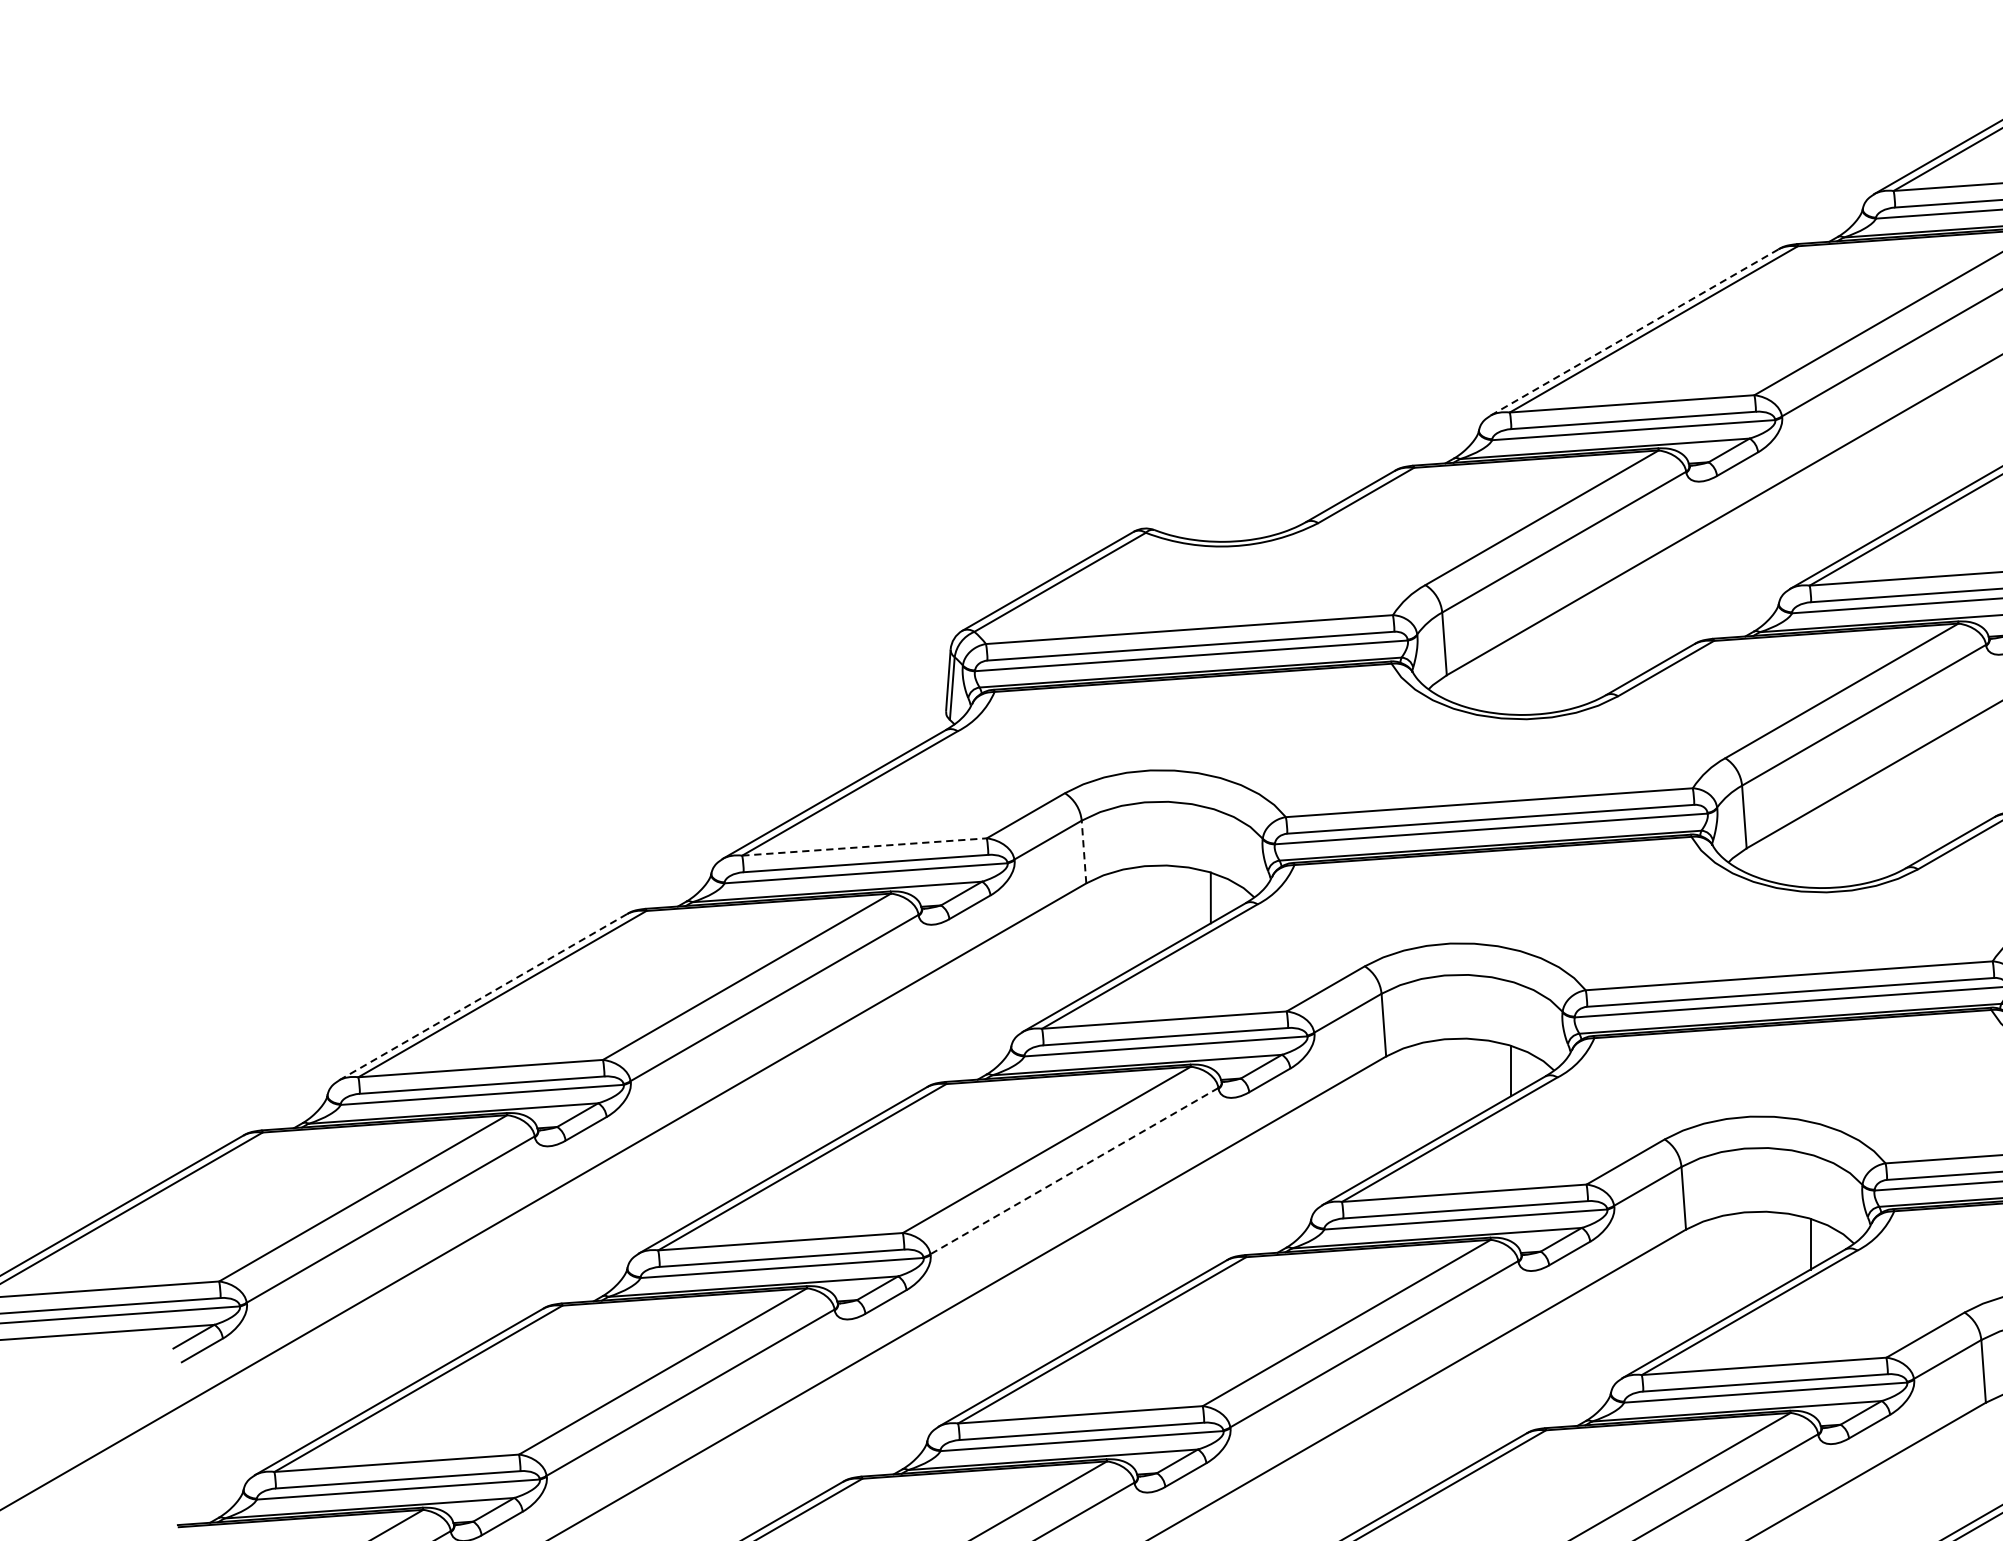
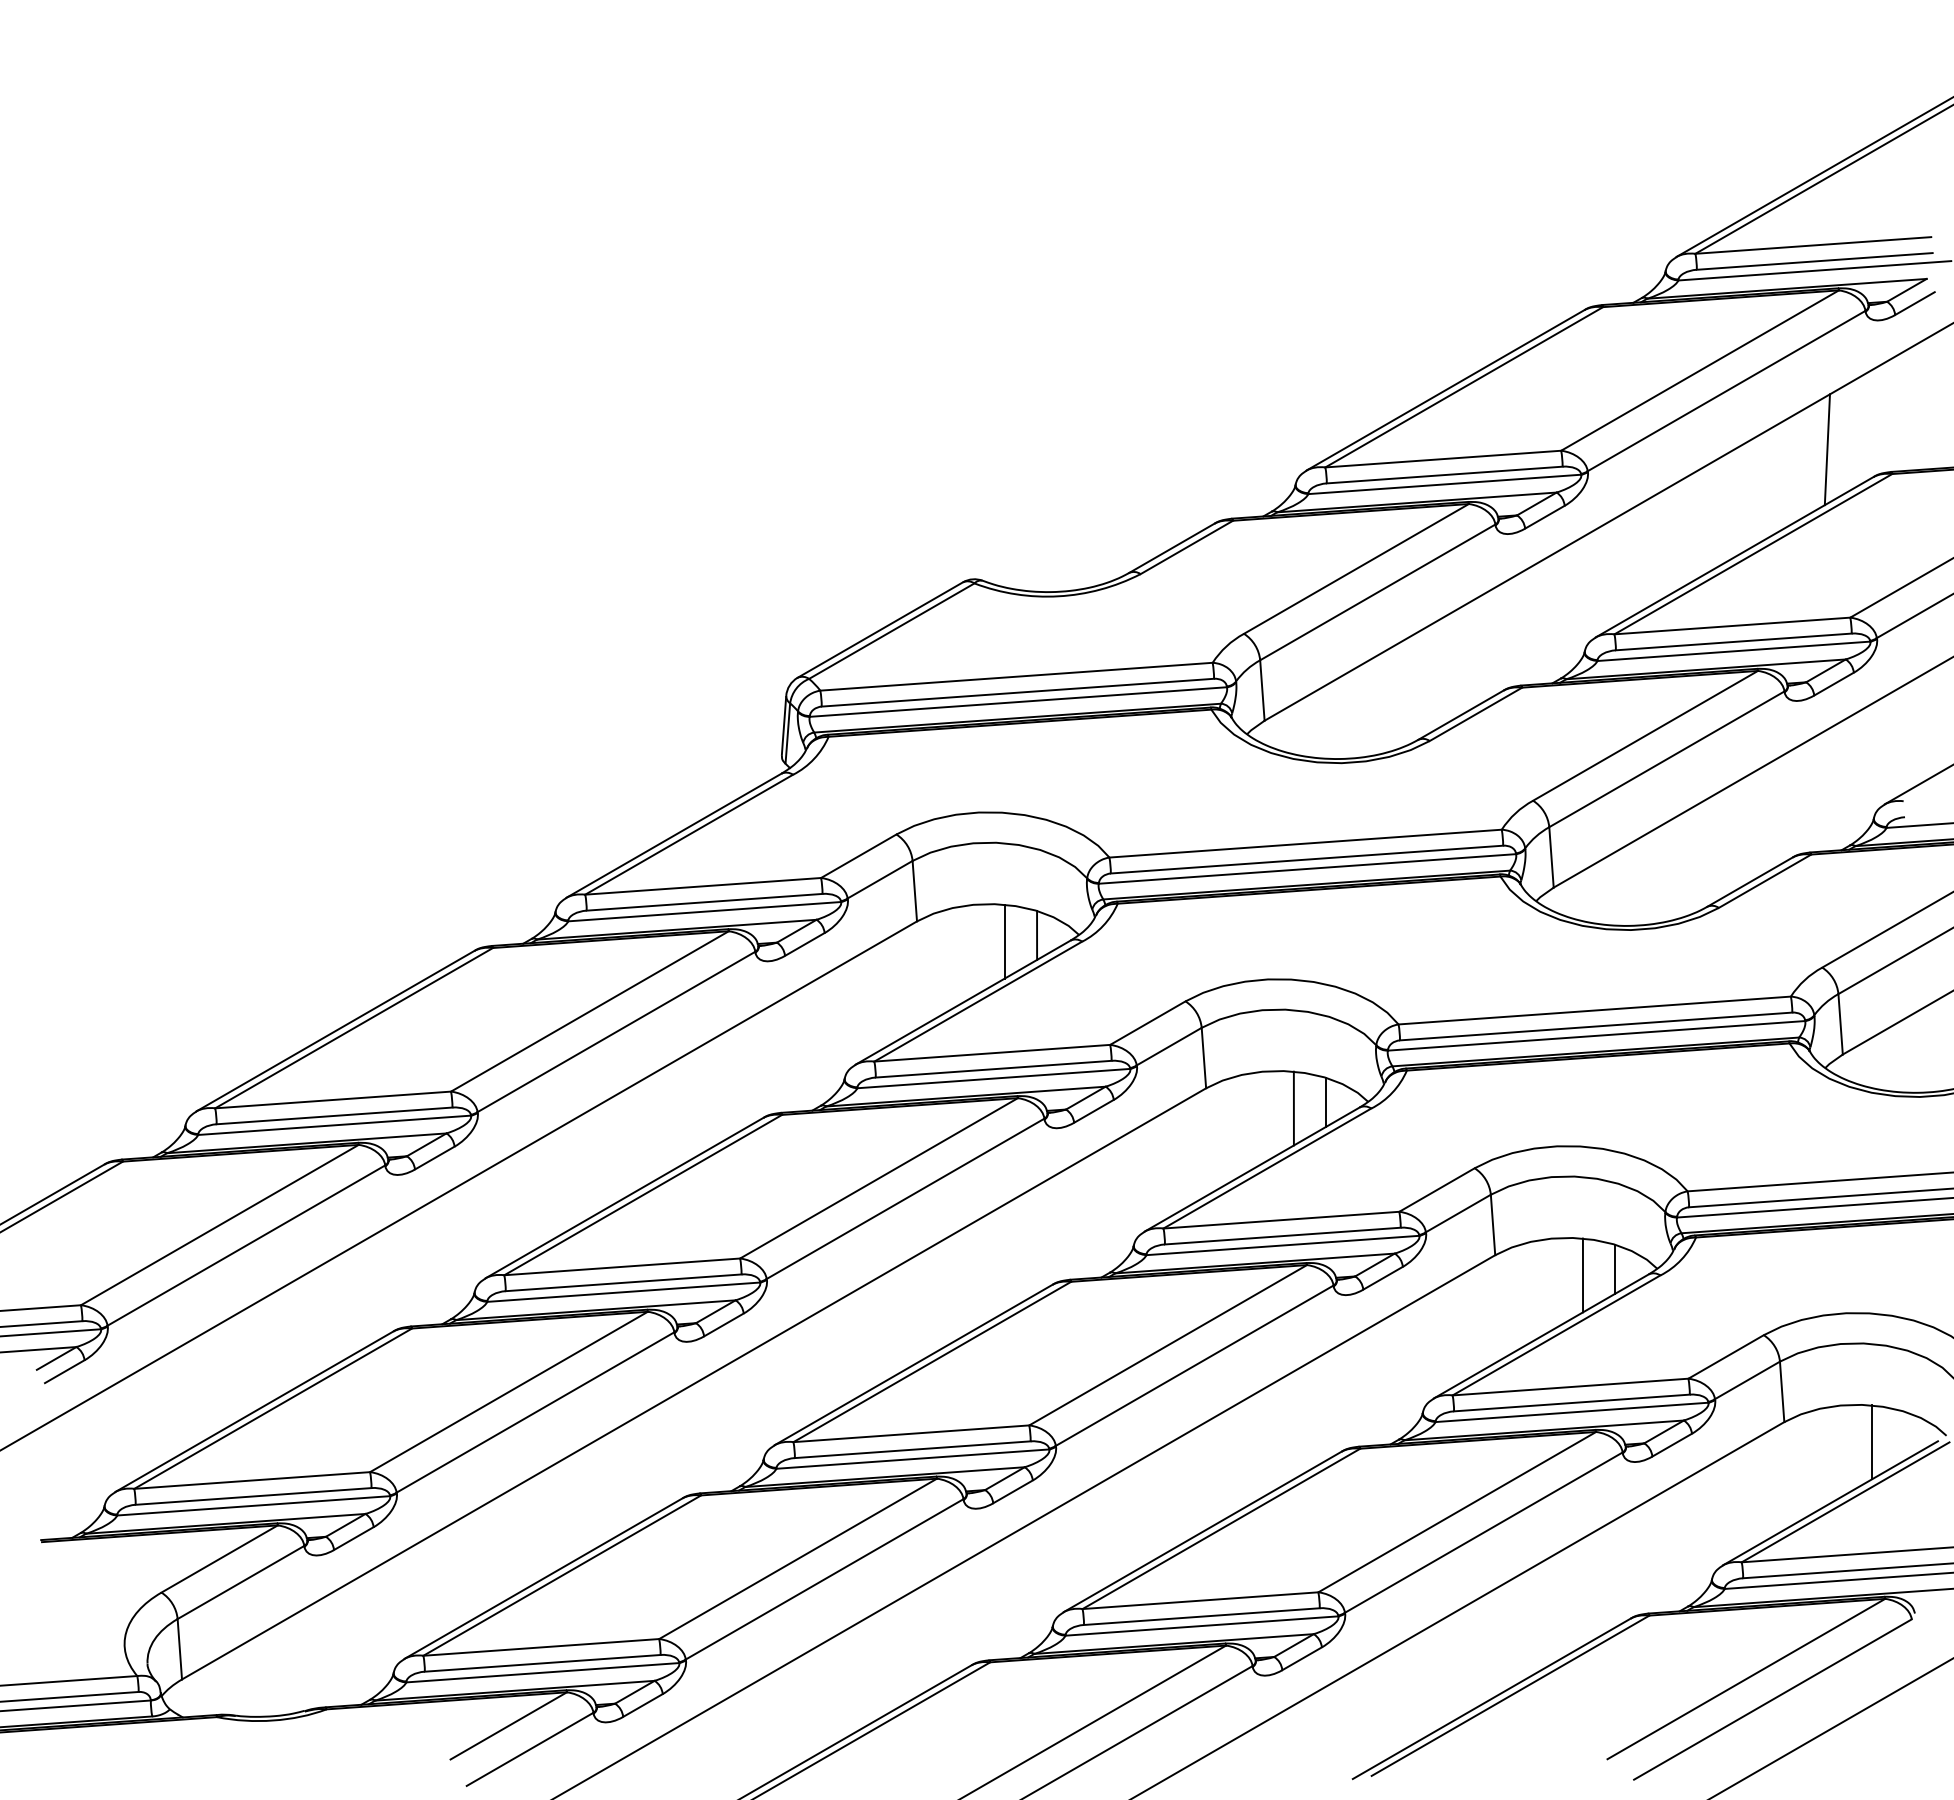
line: (1633, 332) -> (1444, 390), dashed -> solid
line: (864, 847) -> (703, 886), dashed -> solid
line: (1083, 851) -> (914, 890), dashed -> solid
line: (1177, 904) -> (1004, 941), added
line: (482, 997) -> (334, 1031), dashed -> solid
line: (1476, 1077) -> (1293, 1108), added
line: (1074, 1171) -> (905, 1199), dashed -> solid
line: (1776, 1250) -> (1582, 1275), added

